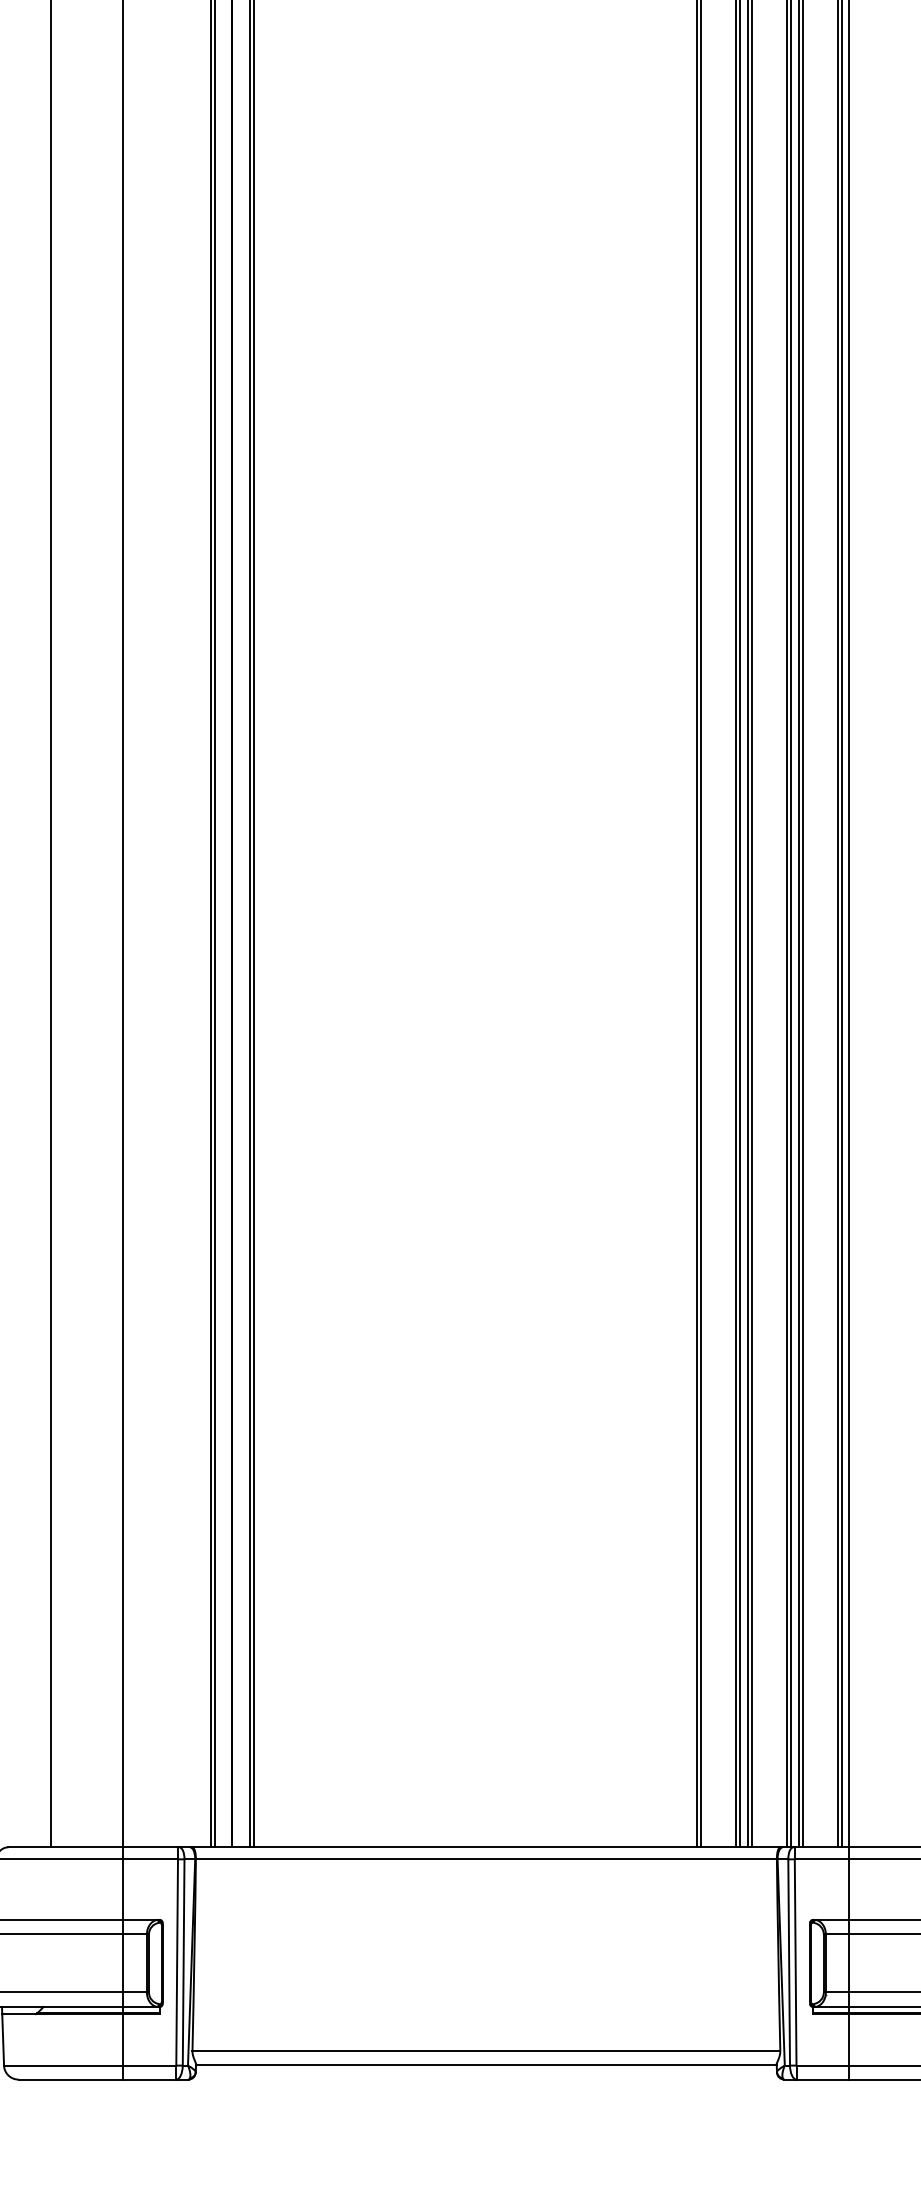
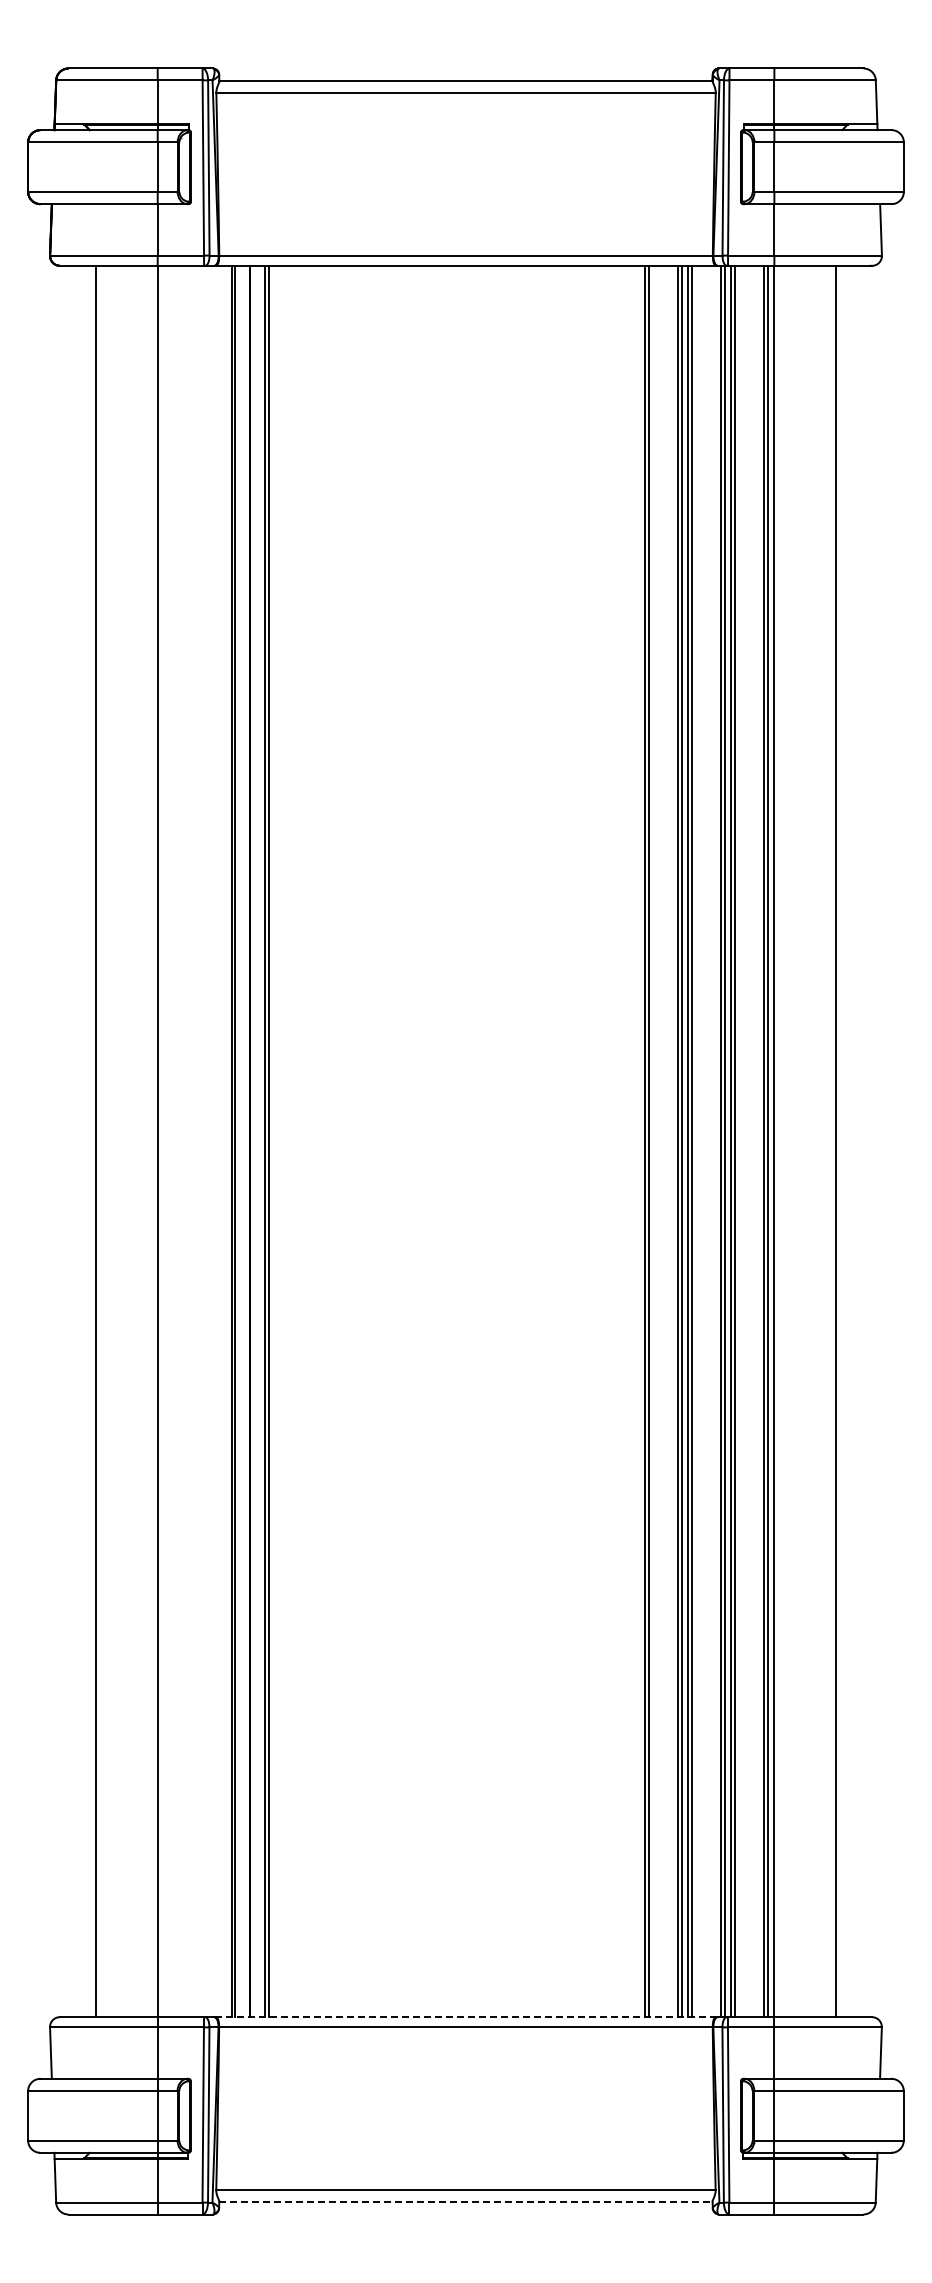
line: (485, 1847) -> (465, 2017), solid -> dashed
line: (485, 2065) -> (465, 2202), solid -> dashed

